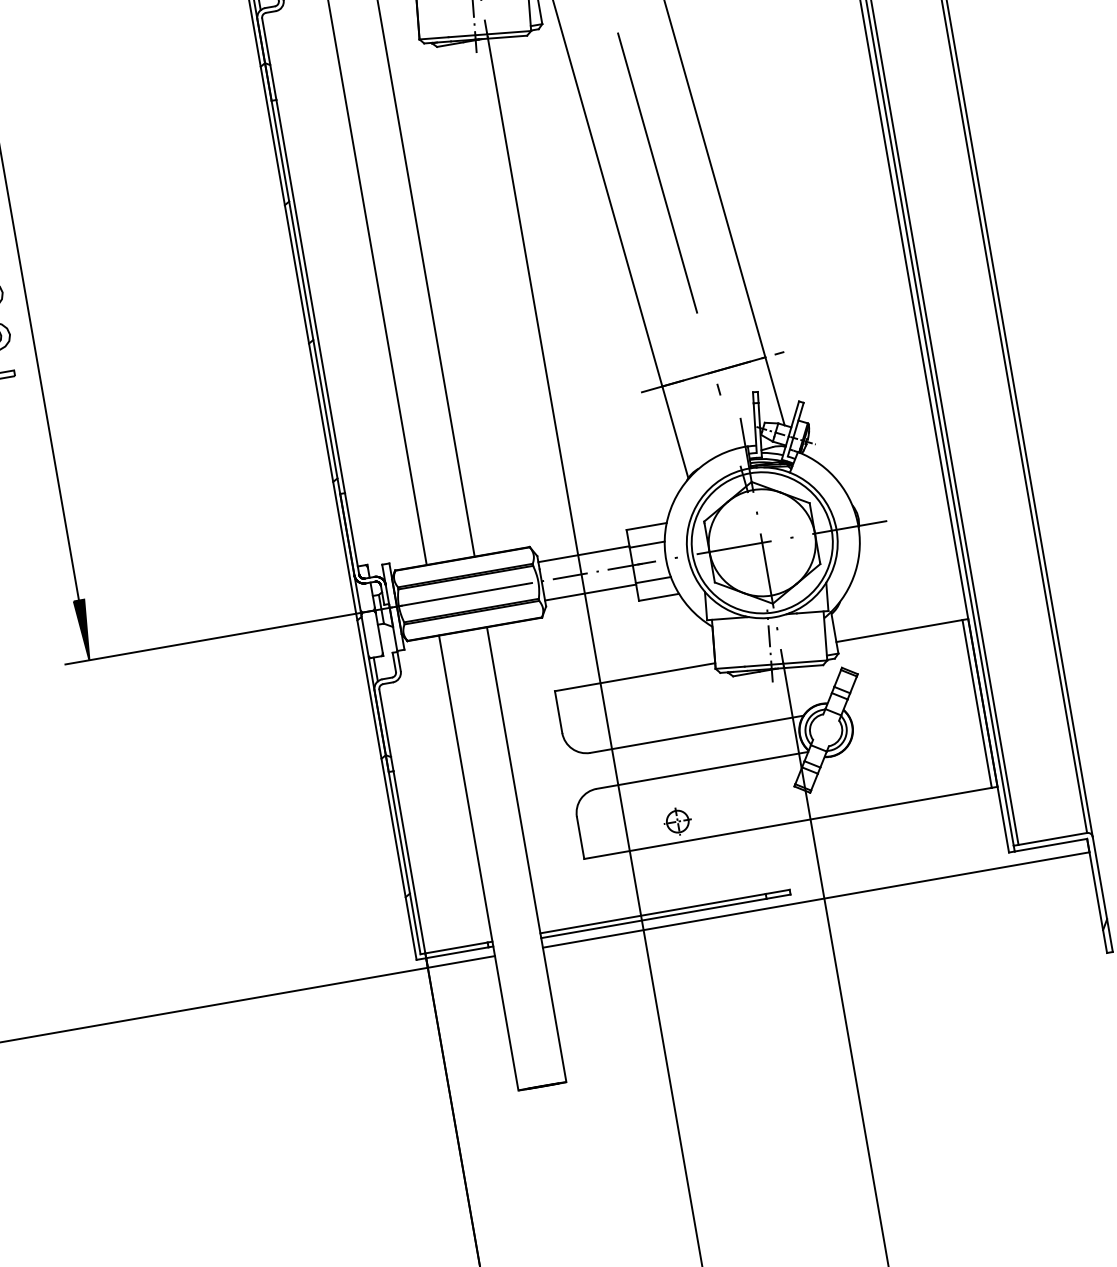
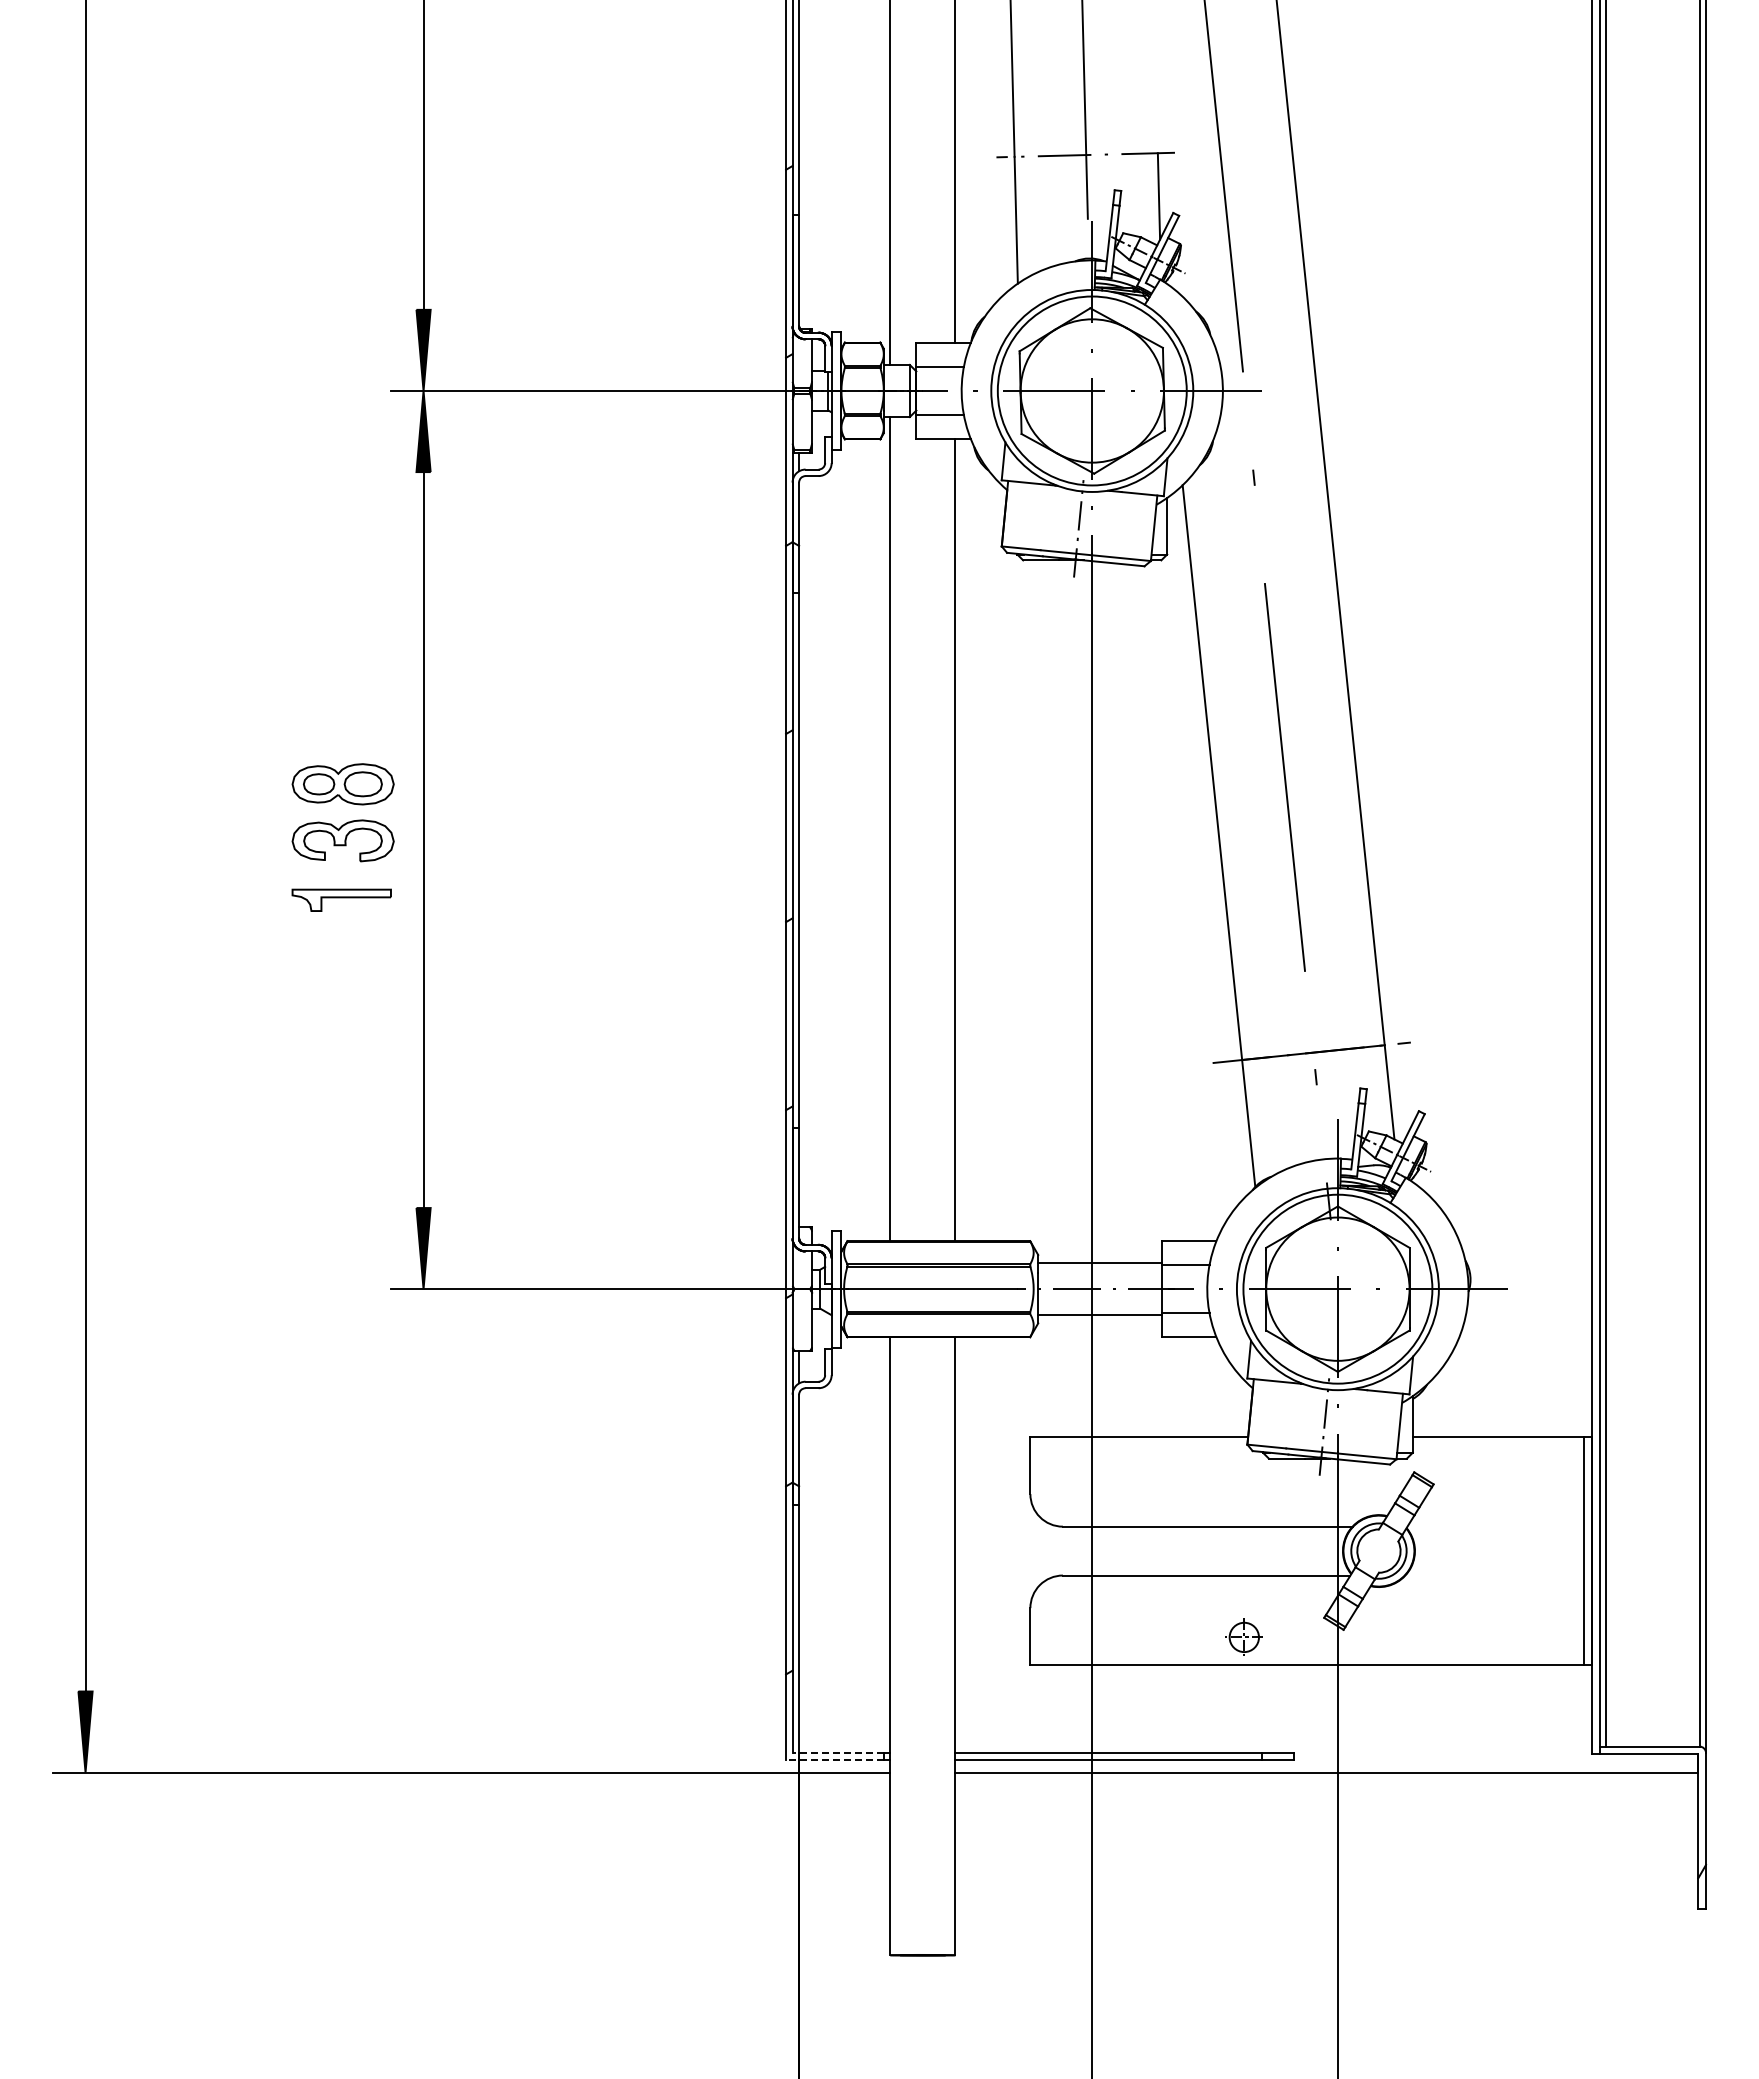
part: (677, 821) -> (1243, 1636), moved
line: (454, 948) -> (838, 1753), solid -> dashed
line: (452, 953) -> (834, 1759), solid -> dashed

